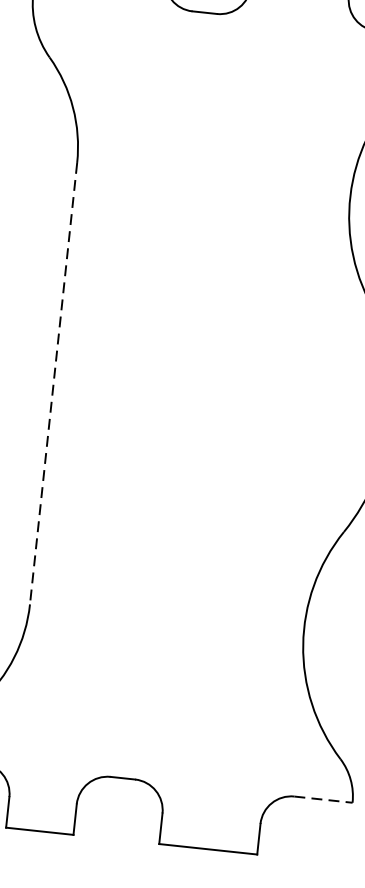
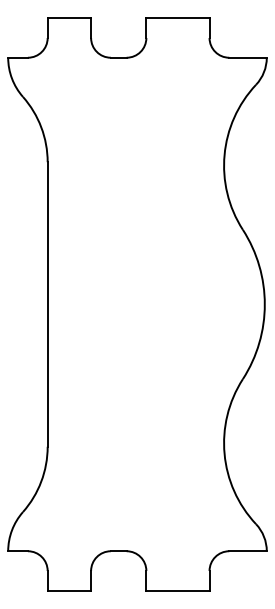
line: (53, 383) -> (47, 304), dashed -> solid
line: (324, 800) -> (248, 551), dashed -> solid

